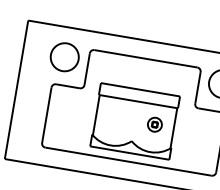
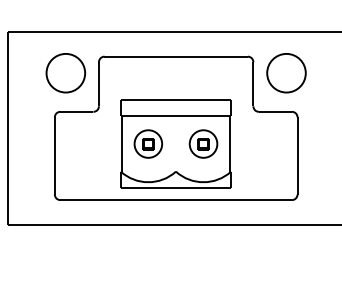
part: (115, 117) -> (148, 143), added
part: (154, 124) -> (203, 143), size x1.43

